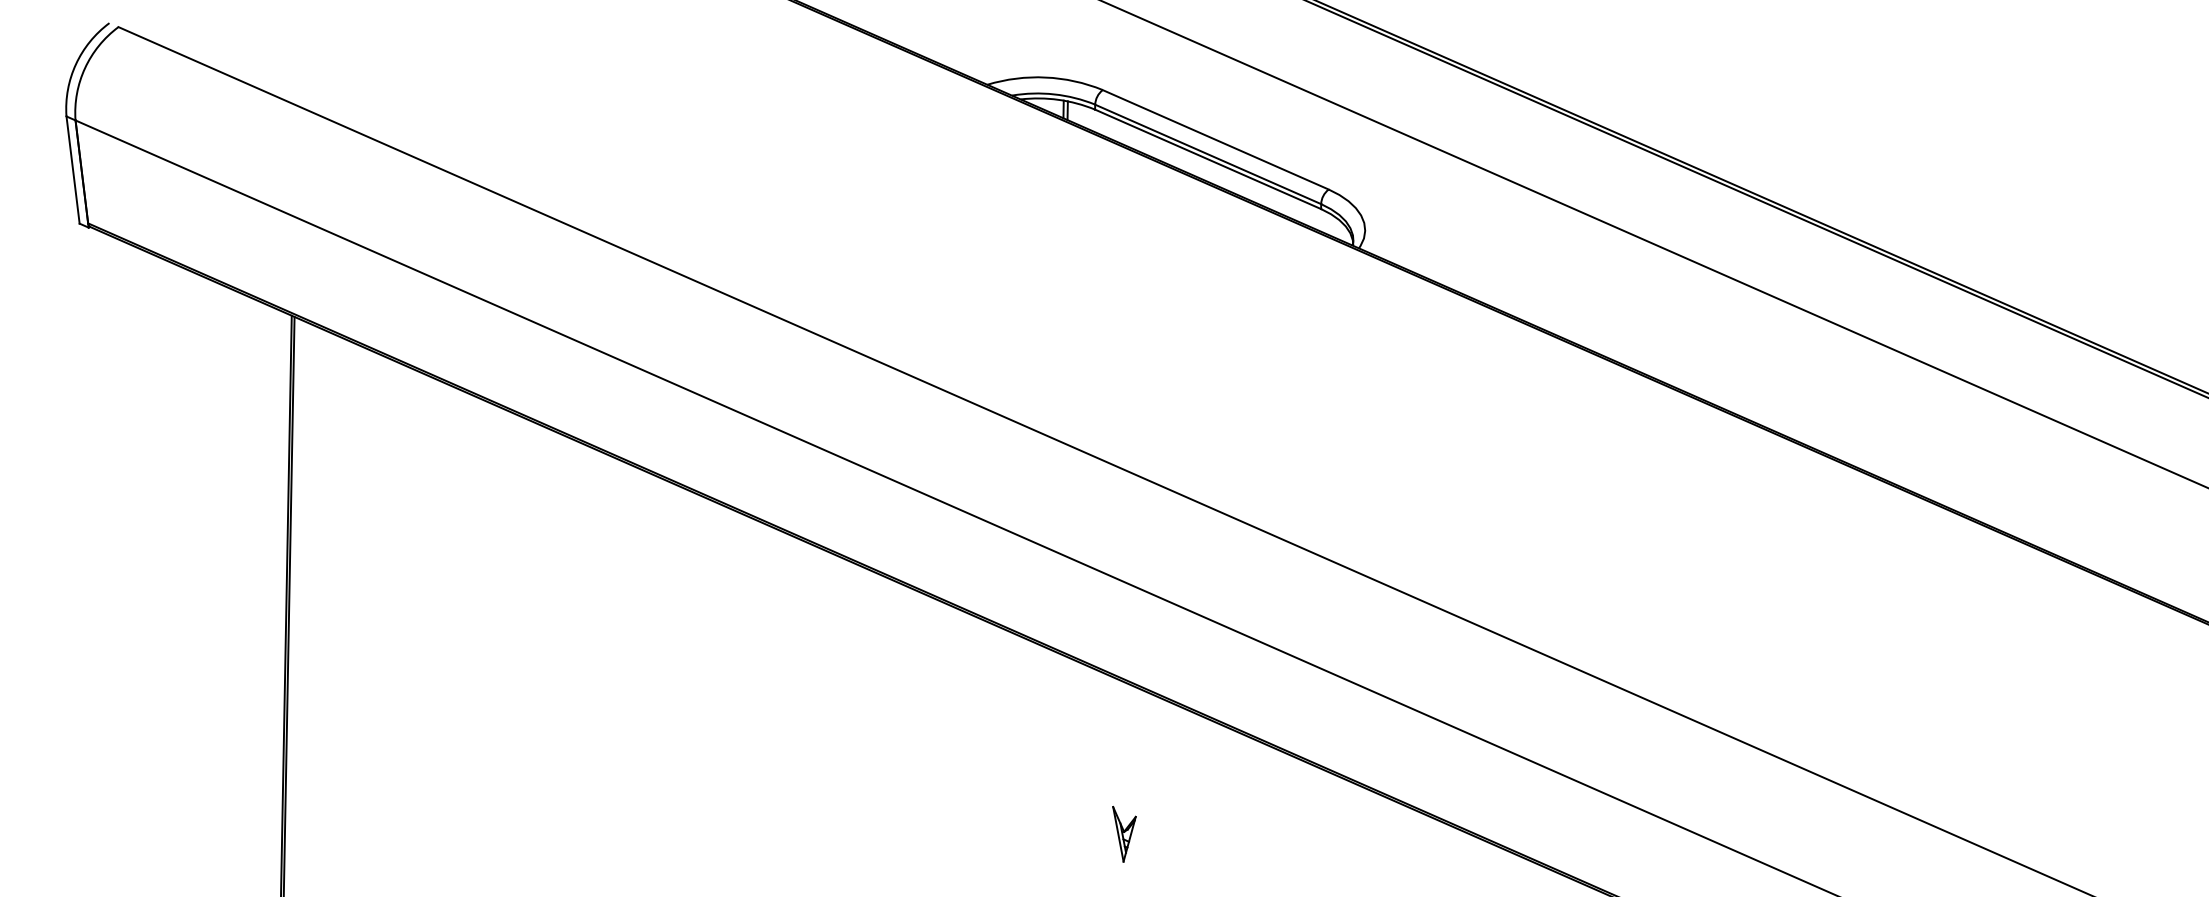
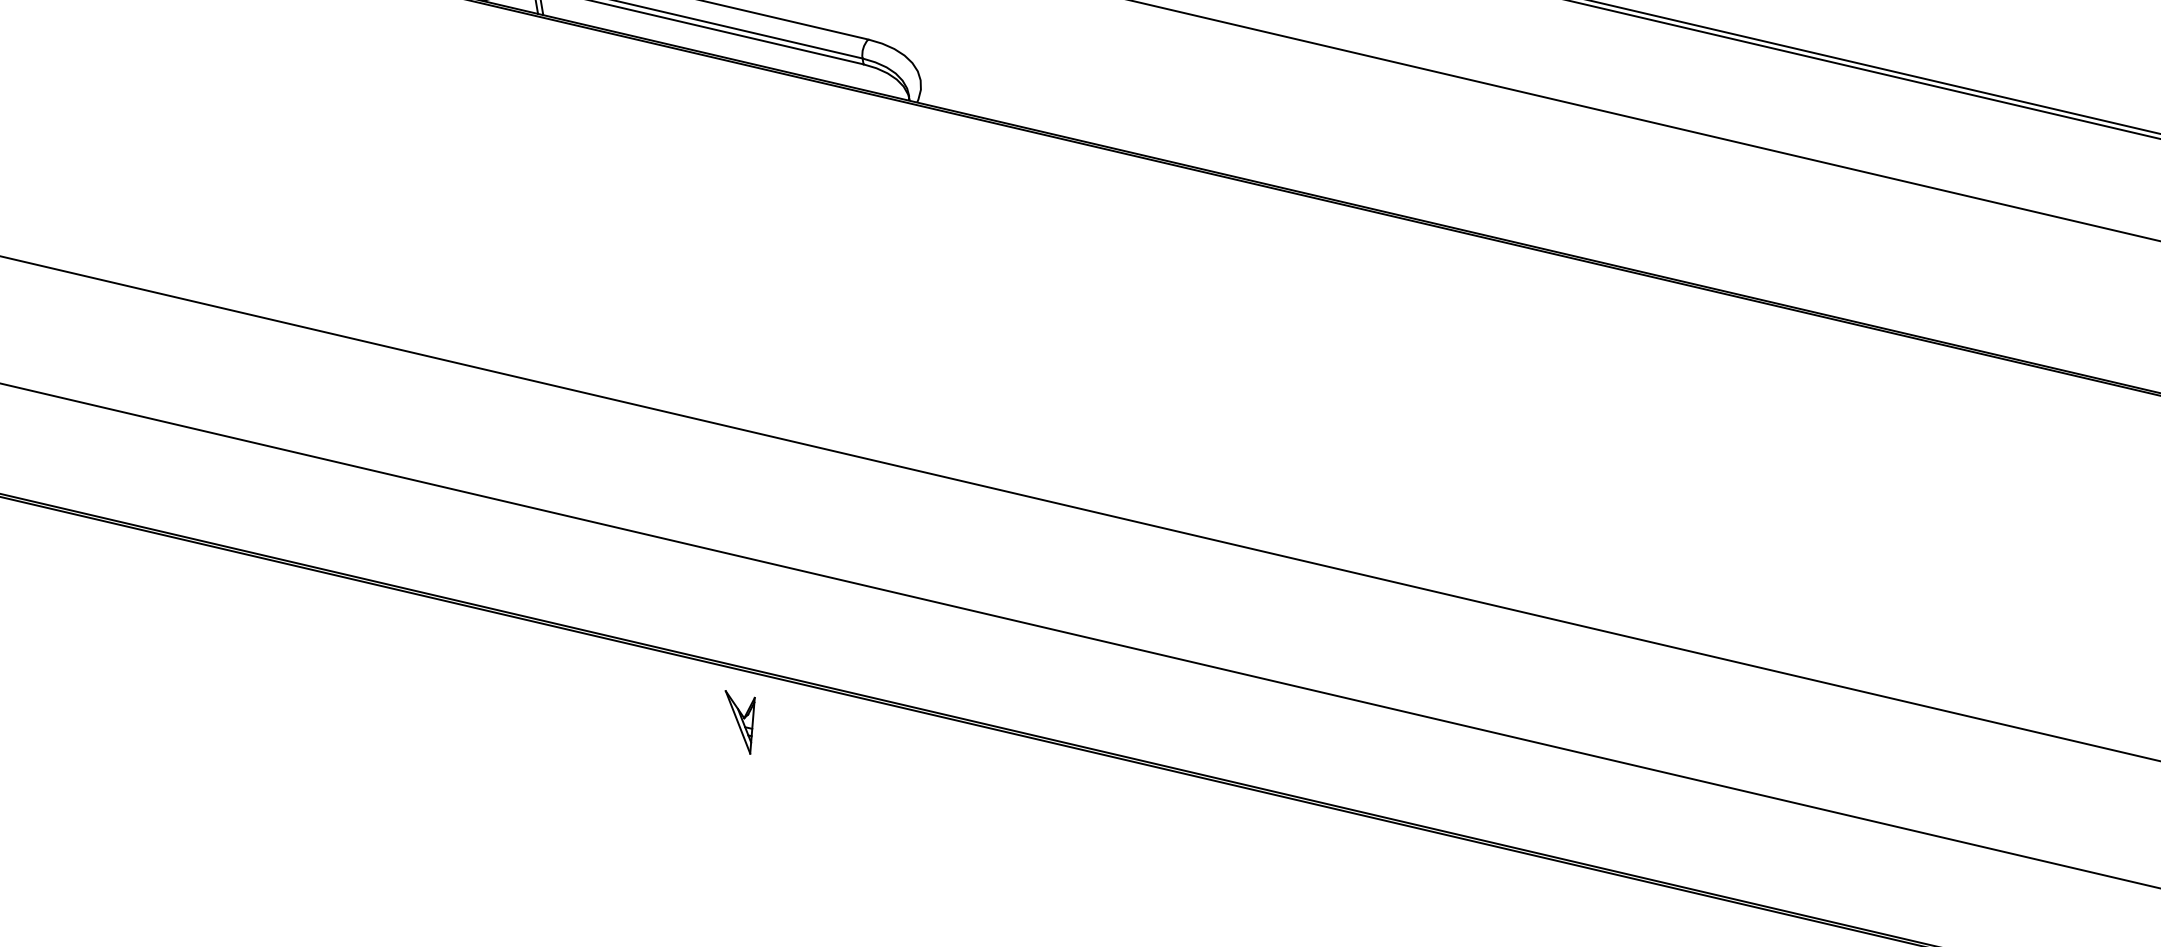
part: (1124, 834) -> (745, 721), moved

